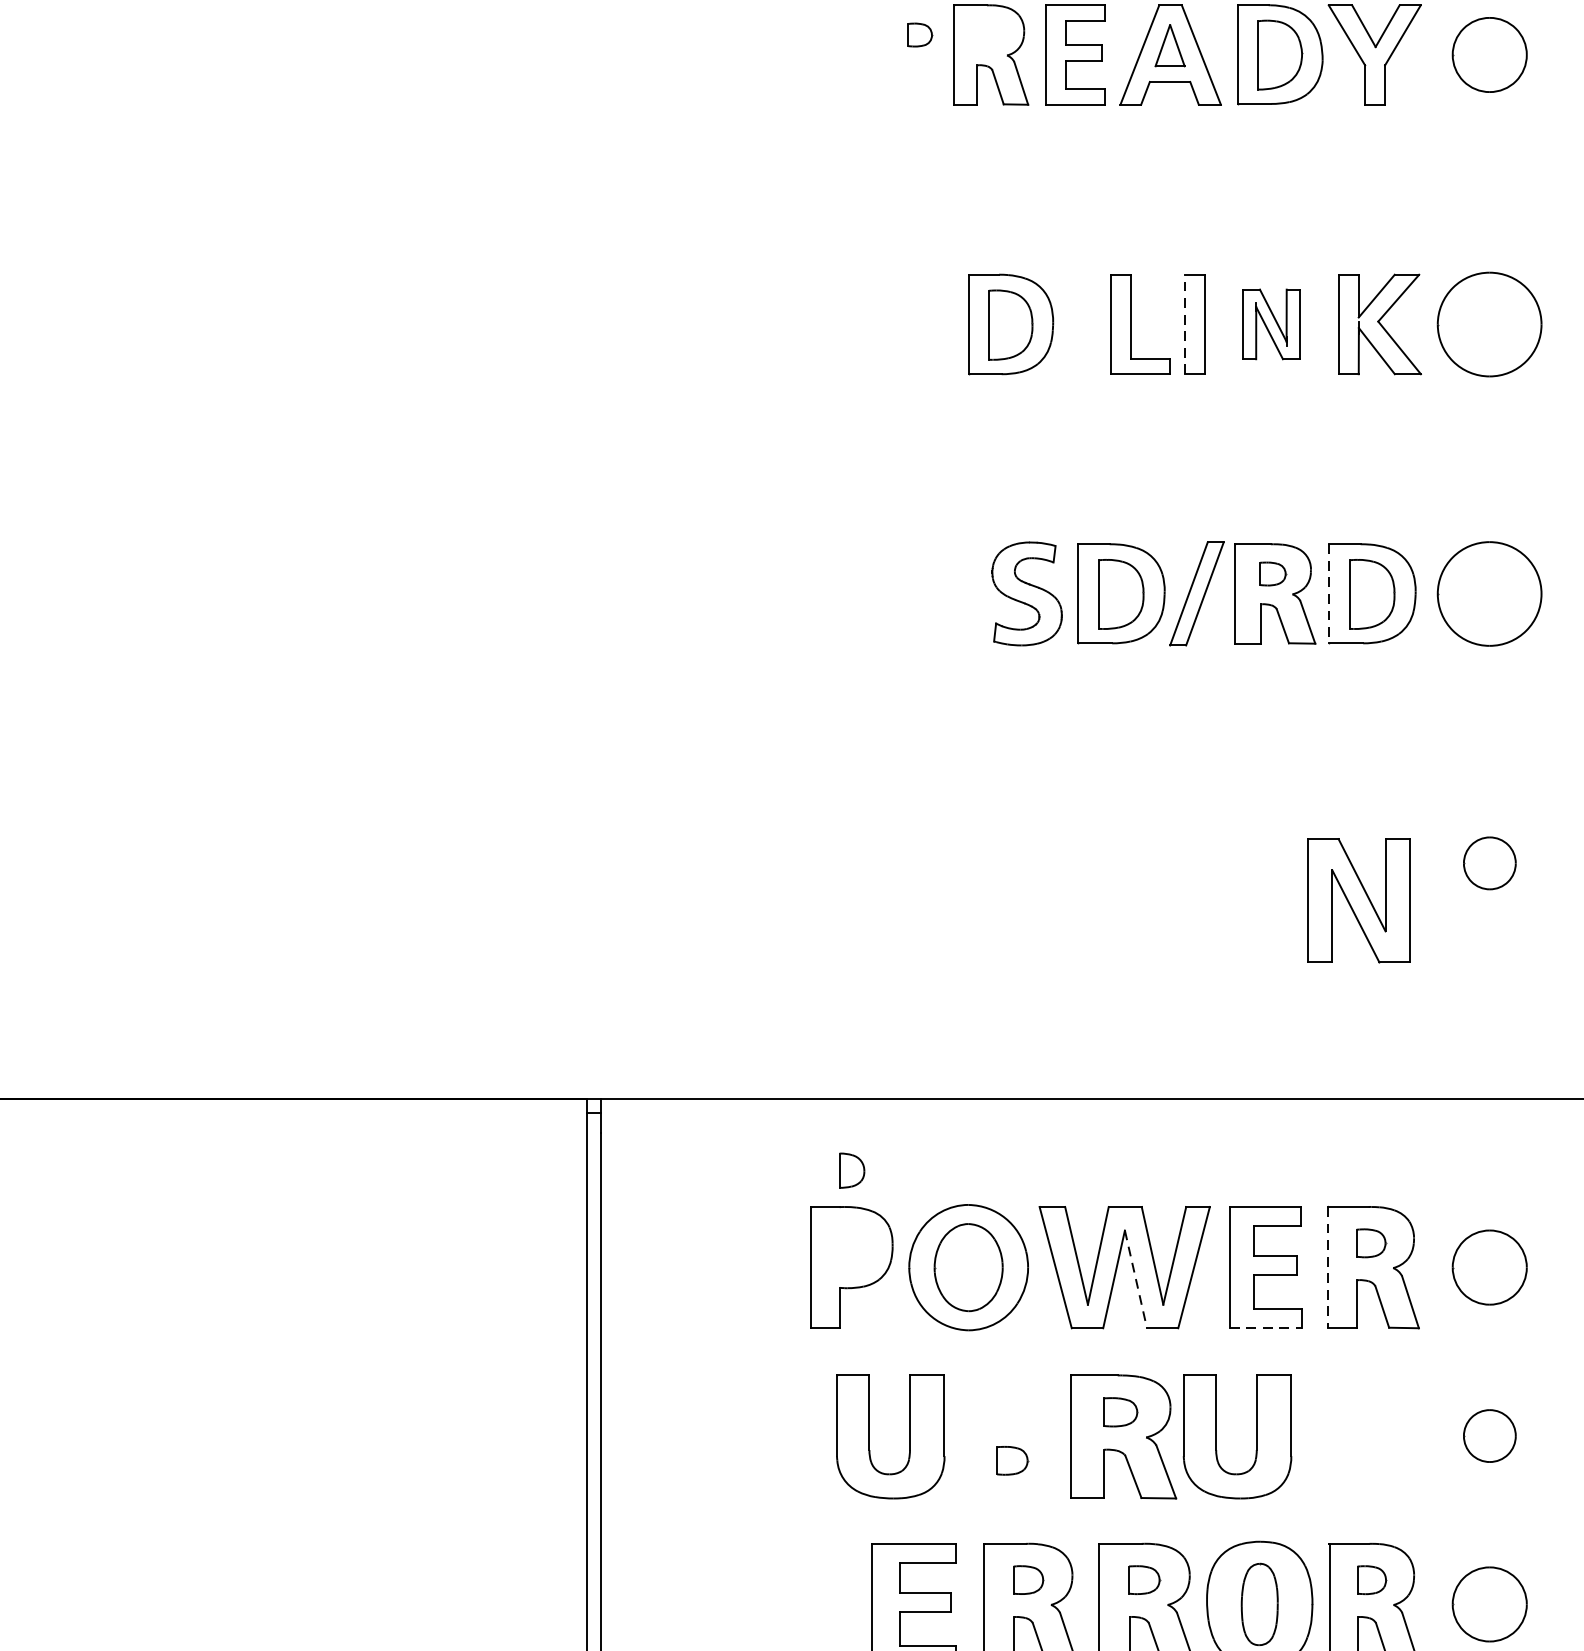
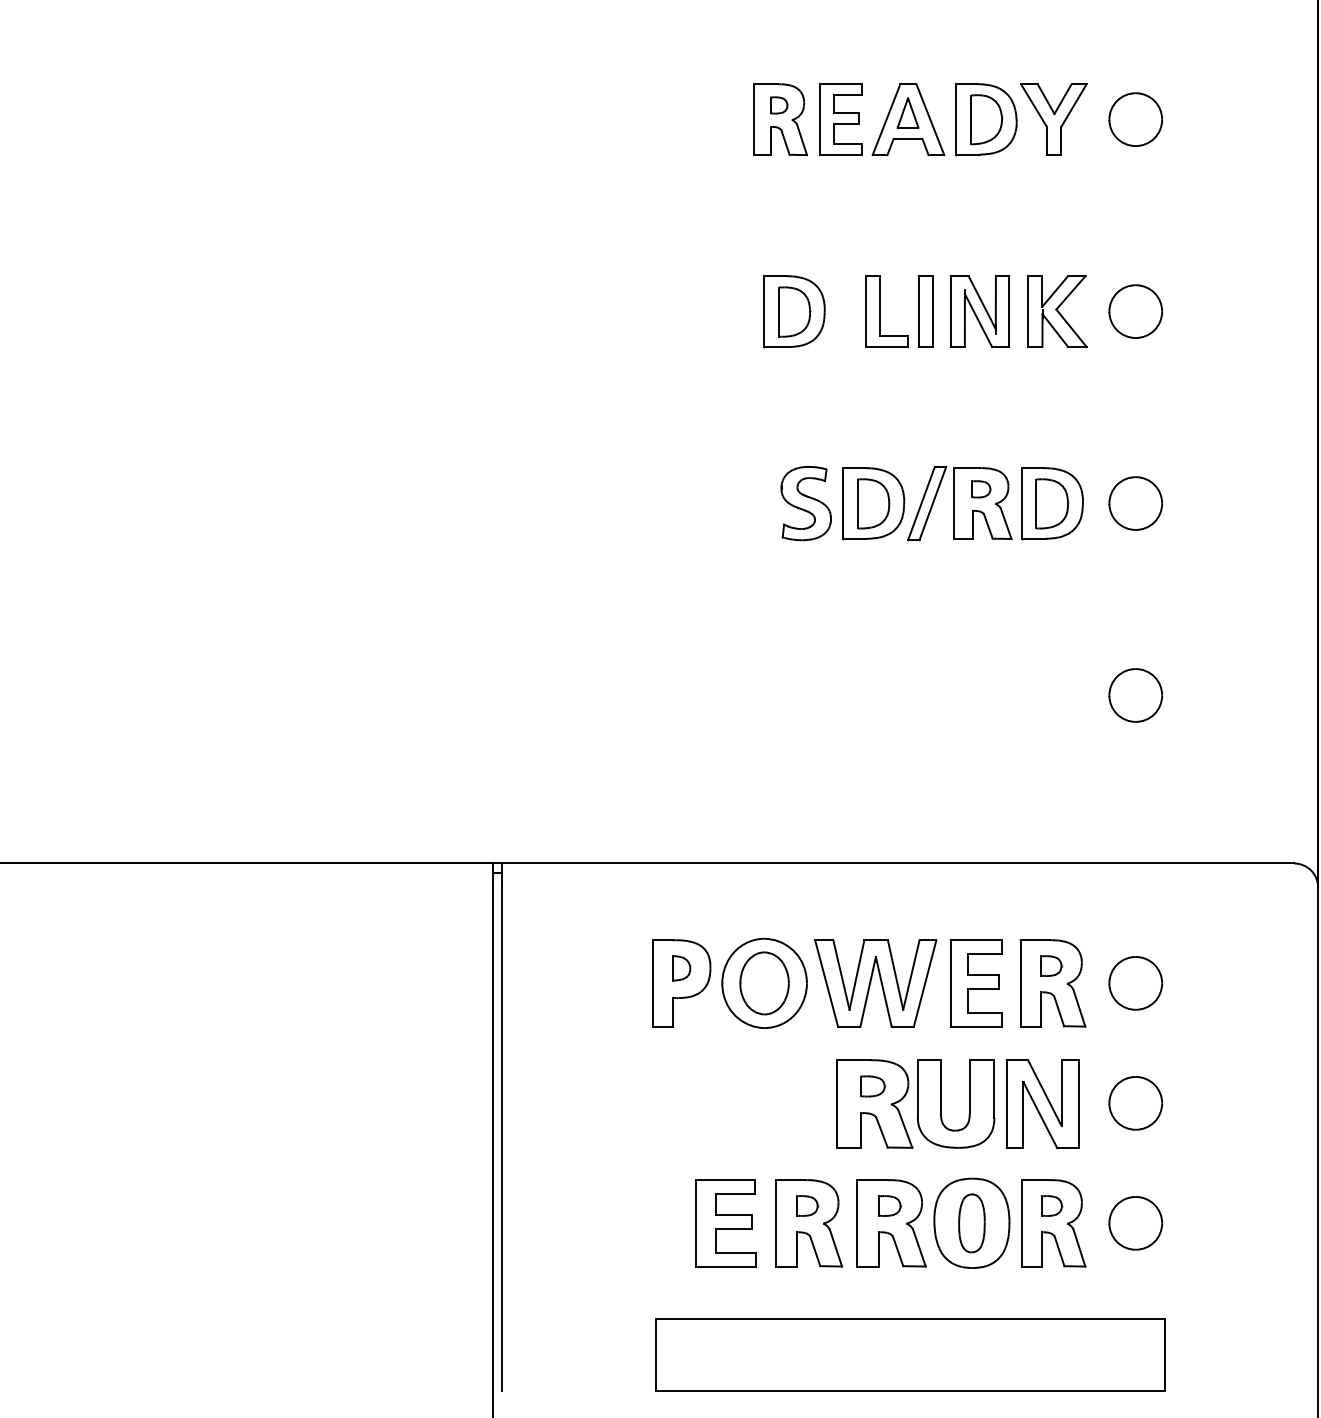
part: (920, 35) -> (779, 105), moved
line: (1186, 324) -> (919, 311), dashed -> solid
part: (1270, 324) -> (979, 311), size x1.43
part: (1489, 324) -> (1135, 311), size x0.71
line: (1329, 593) -> (1021, 503), dashed -> solid
part: (1489, 593) -> (1135, 503), size x0.71
part: (1489, 863) -> (1135, 695), size x1.43
part: (1358, 899) -> (1042, 1103), moved
part: (852, 1170) -> (681, 968), moved
line: (1327, 1267) -> (1020, 983), dashed -> solid
line: (1135, 1278) -> (883, 991), dashed -> solid
line: (1266, 1328) -> (976, 1026), dashed -> solid
part: (870, 1436) -> (694, 1103), removed
part: (1489, 1436) -> (1135, 1103), size x1.43
part: (1013, 1460) -> (796, 1120), removed

